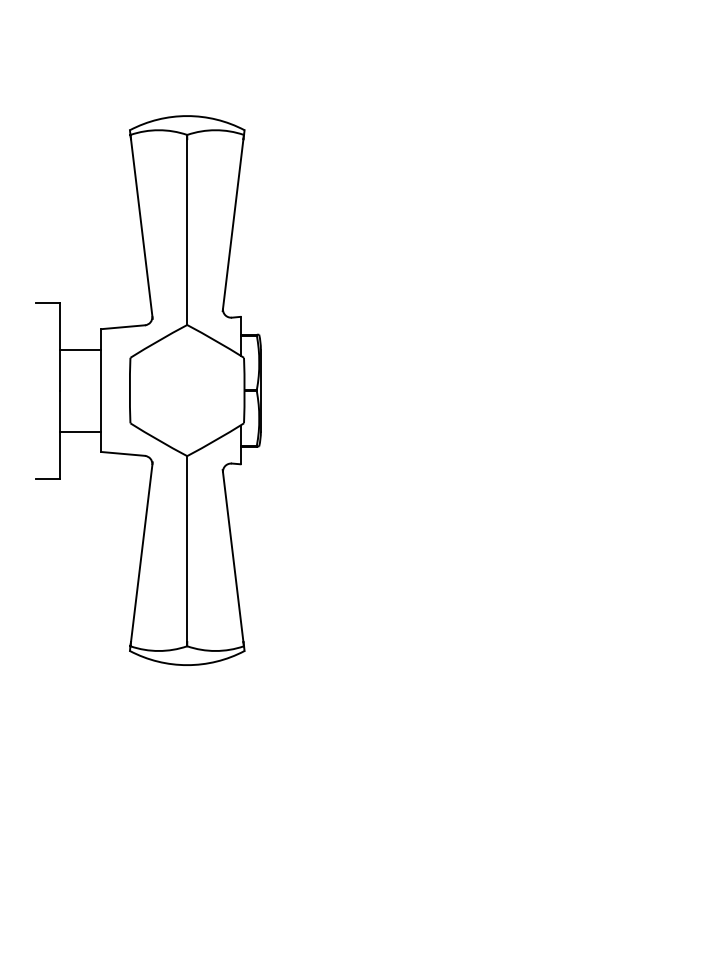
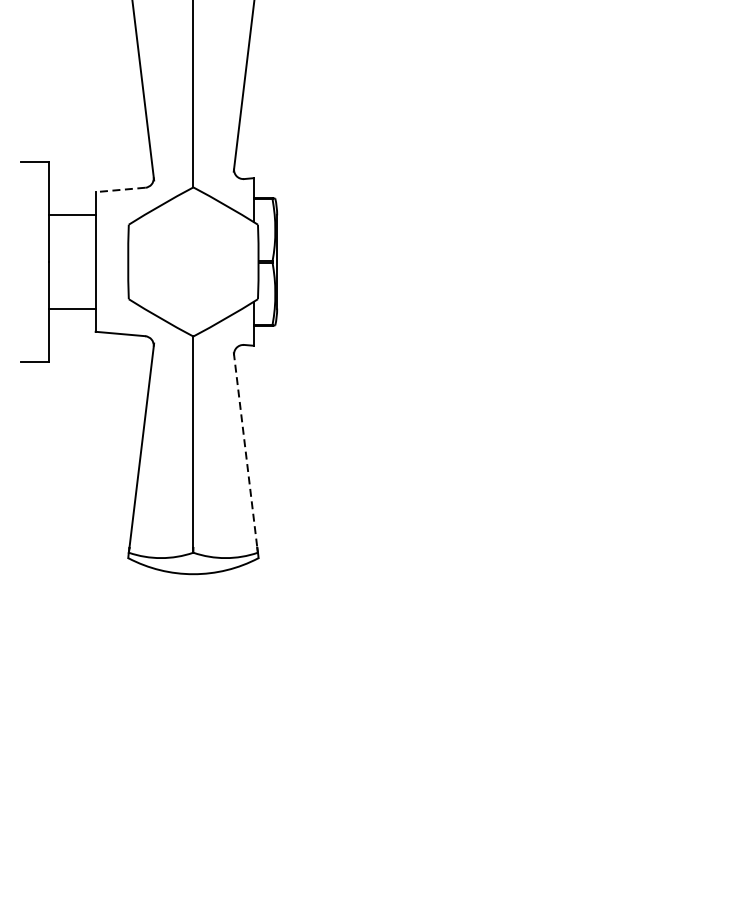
line: (123, 327) -> (120, 190), solid -> dashed
line: (233, 556) -> (246, 450), solid -> dashed

